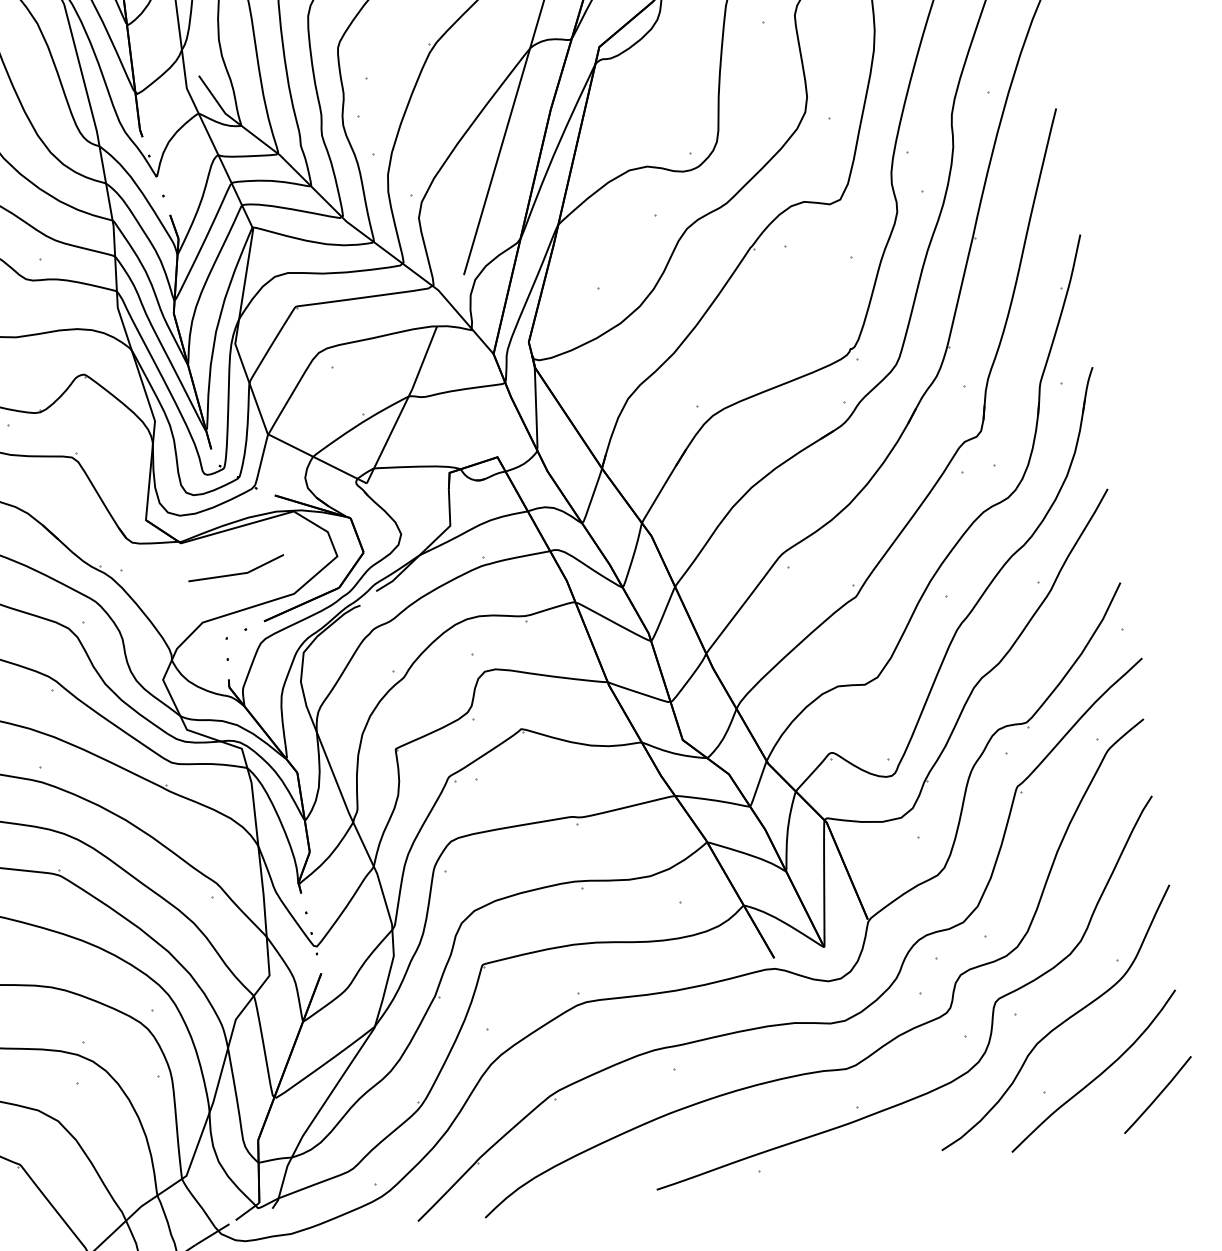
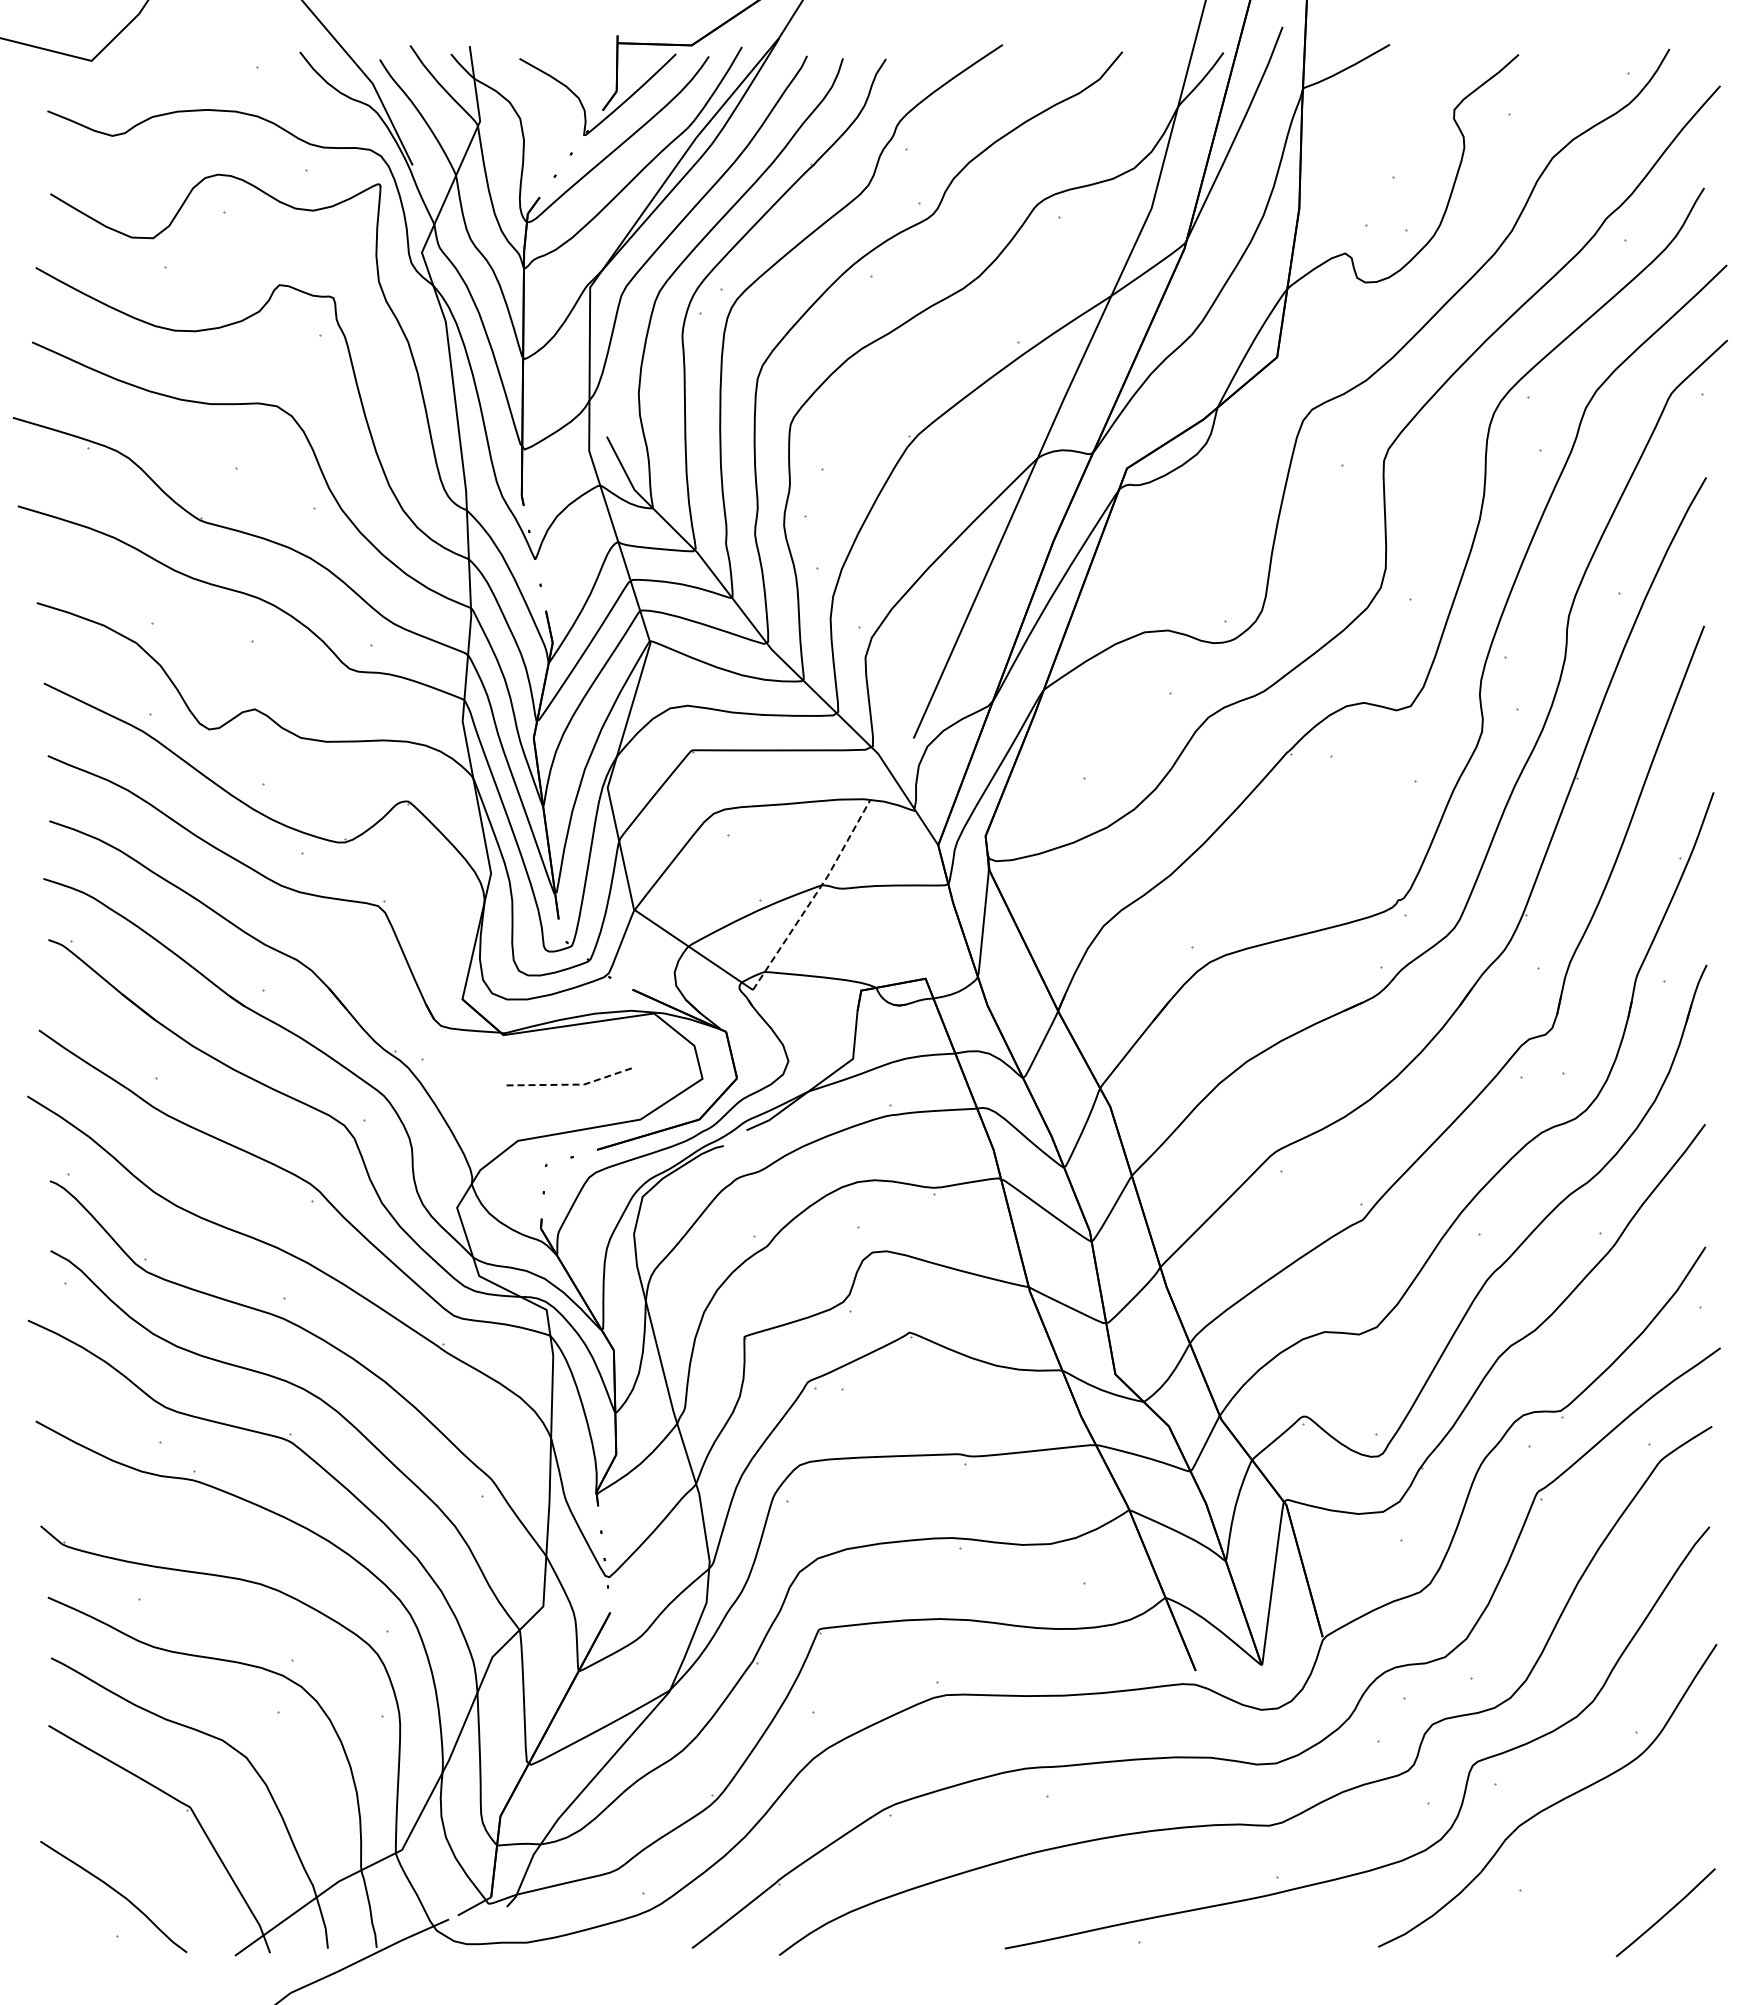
line: (404, 404) -> (815, 895), solid -> dashed
line: (238, 573) -> (572, 1084), solid -> dashed
curve: (1097, 1075) -> (1591, 1877), removed

